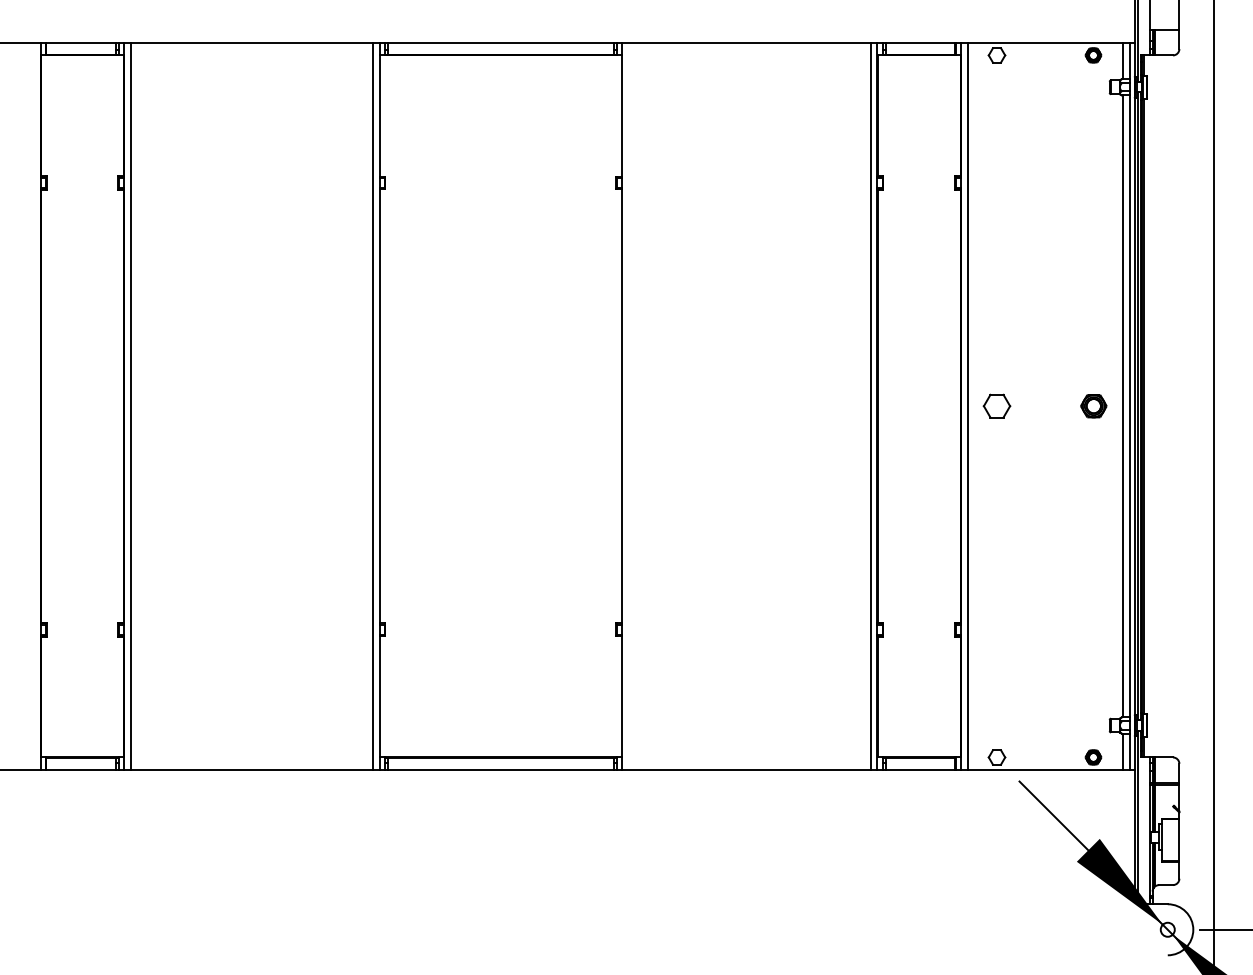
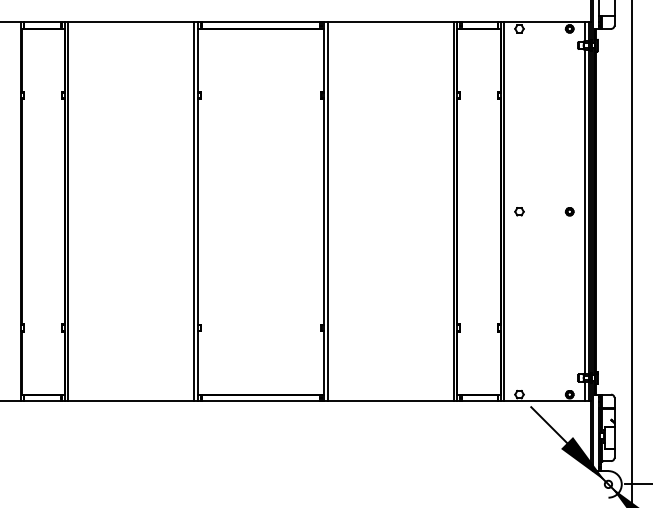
line: (628, 405) -> (327, 211), added
part: (996, 405) -> (519, 211), size x0.62
part: (1092, 405) -> (569, 211), size x0.62

